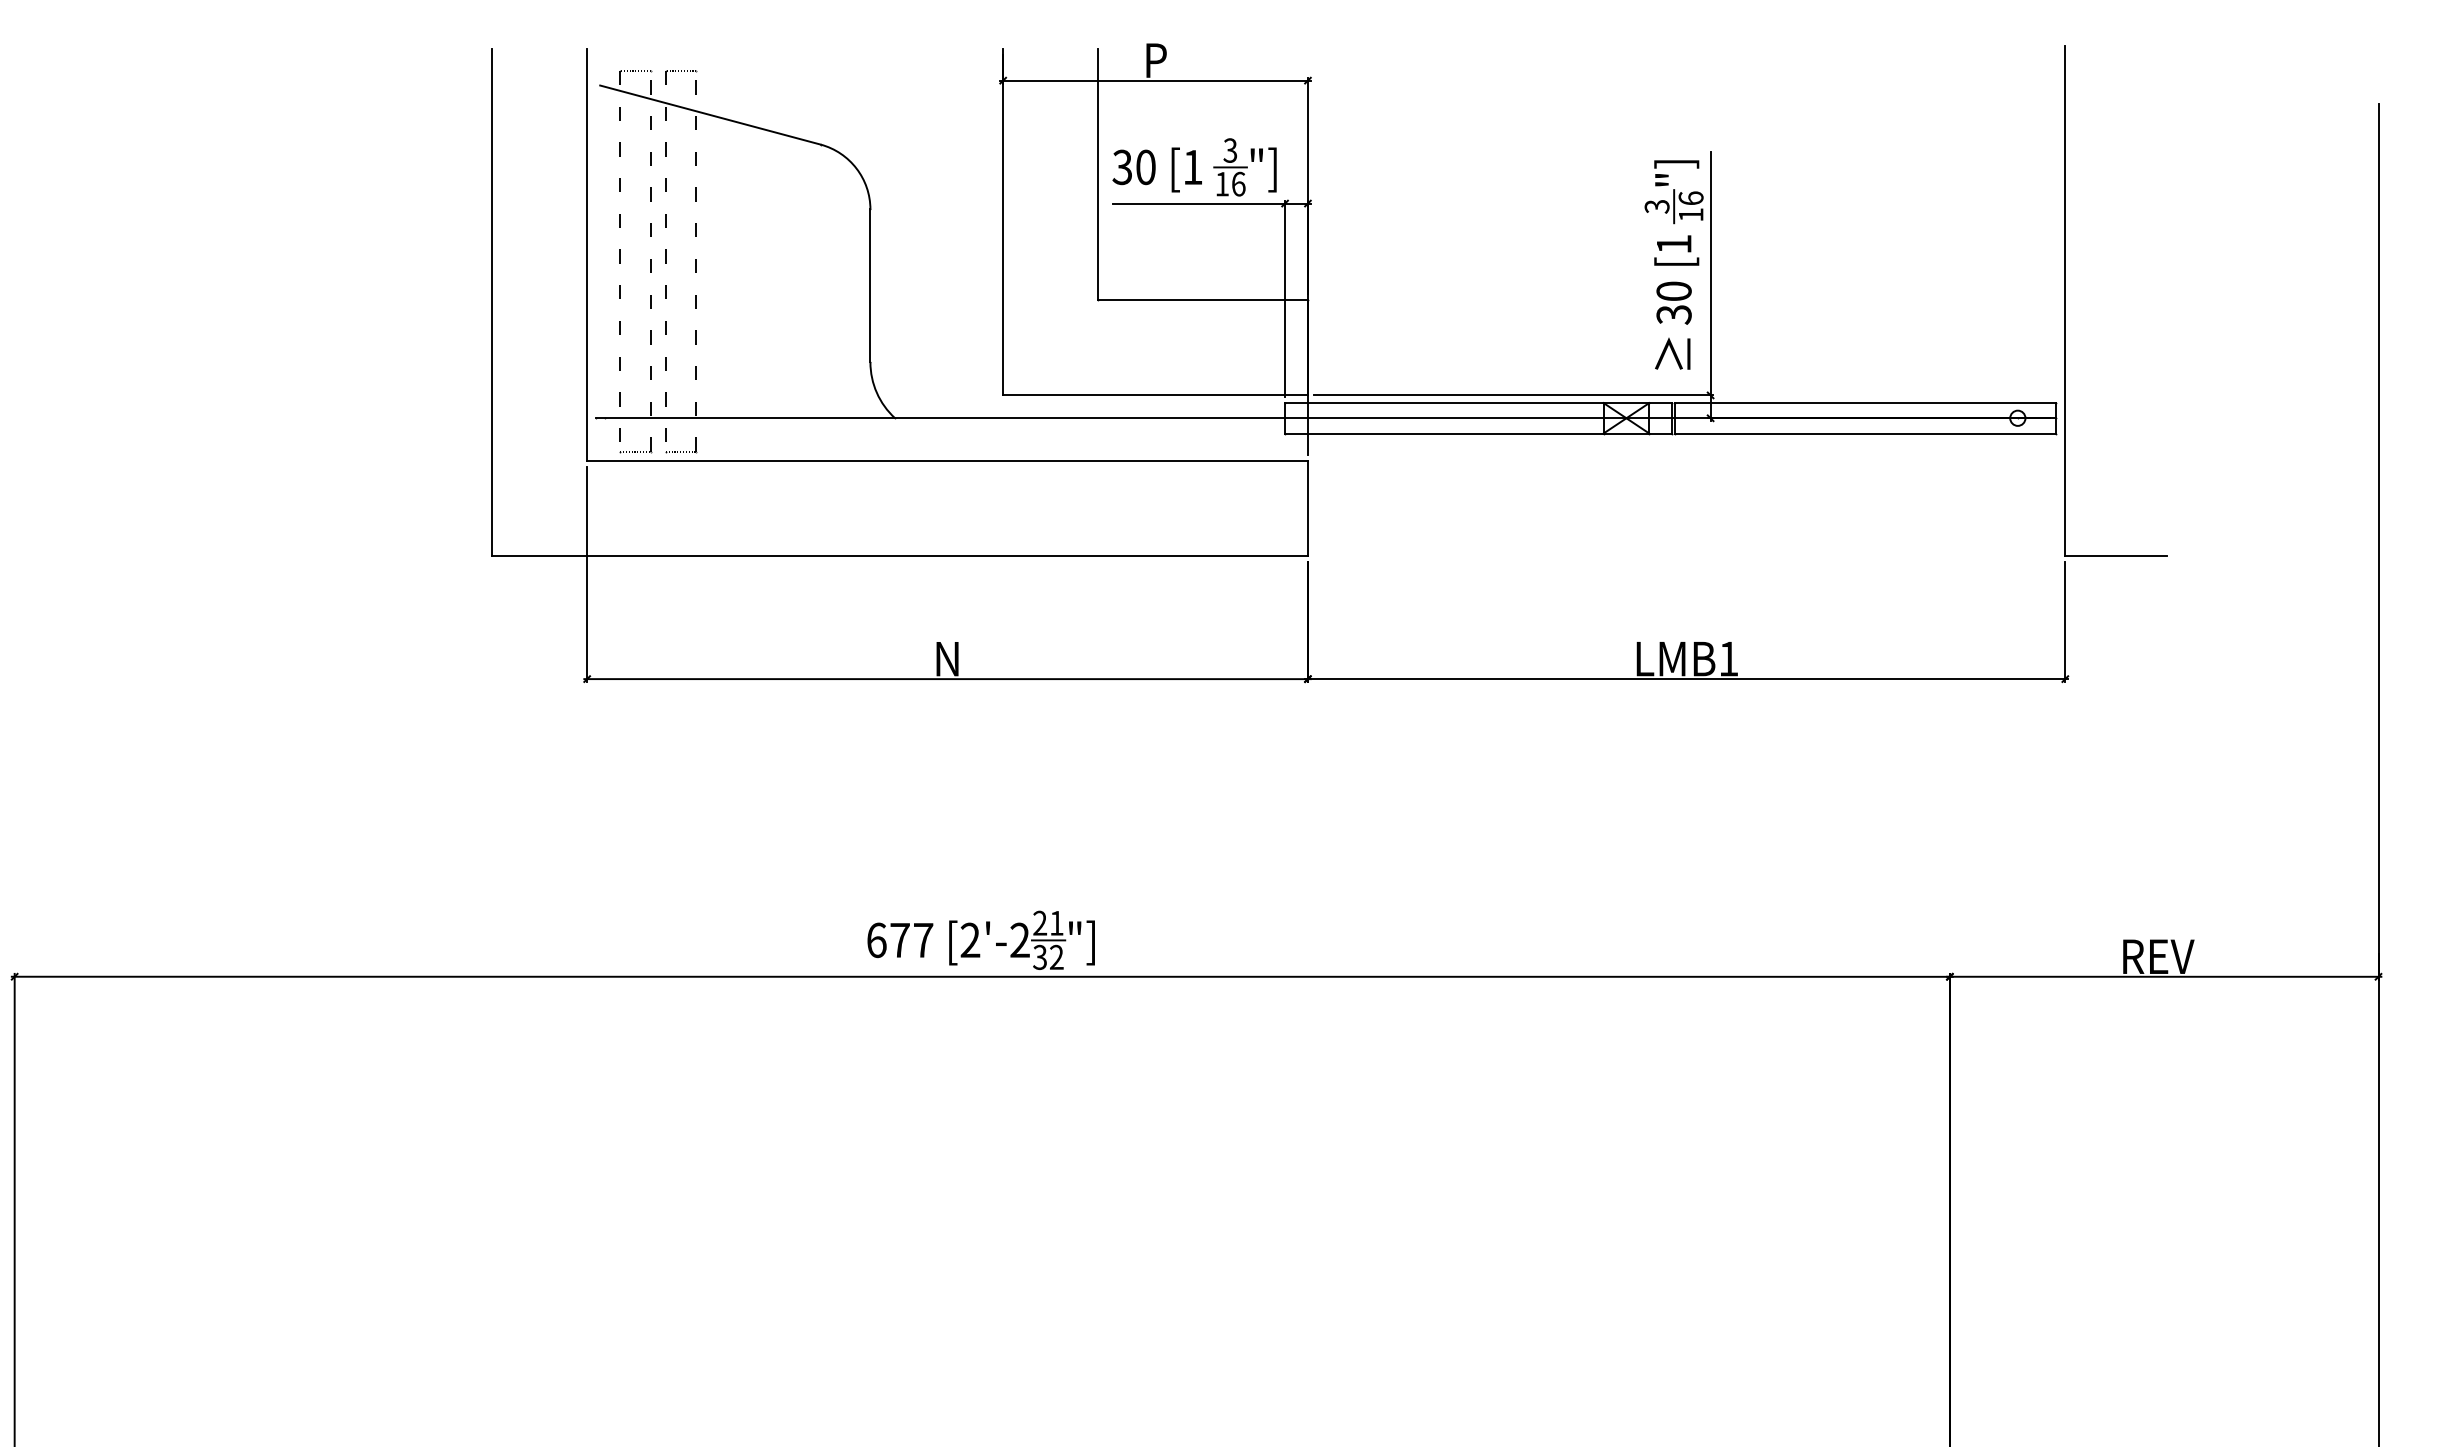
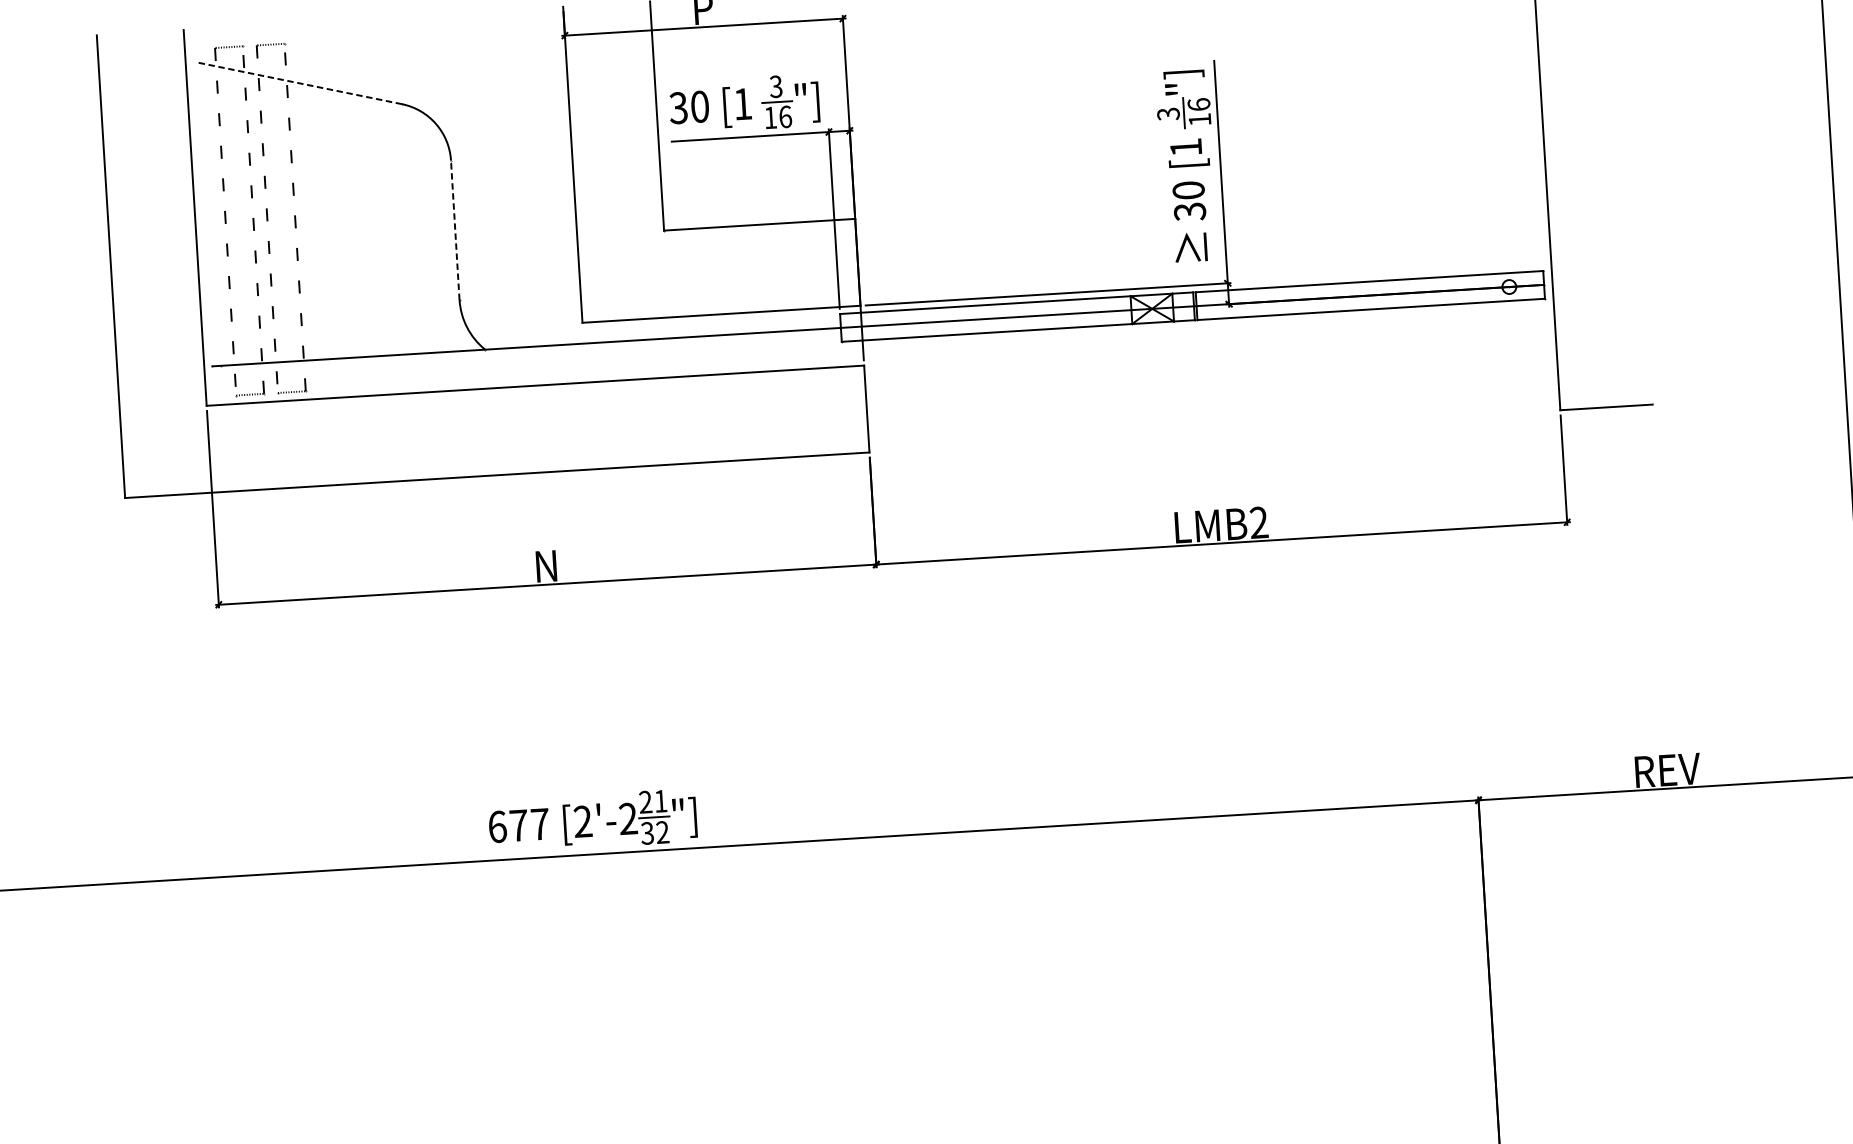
line: (709, 114) -> (298, 82), solid -> dashed
line: (870, 285) -> (455, 229), solid -> dashed
text: (1728, 658) -> (1258, 522), LMB1 -> LMB2

